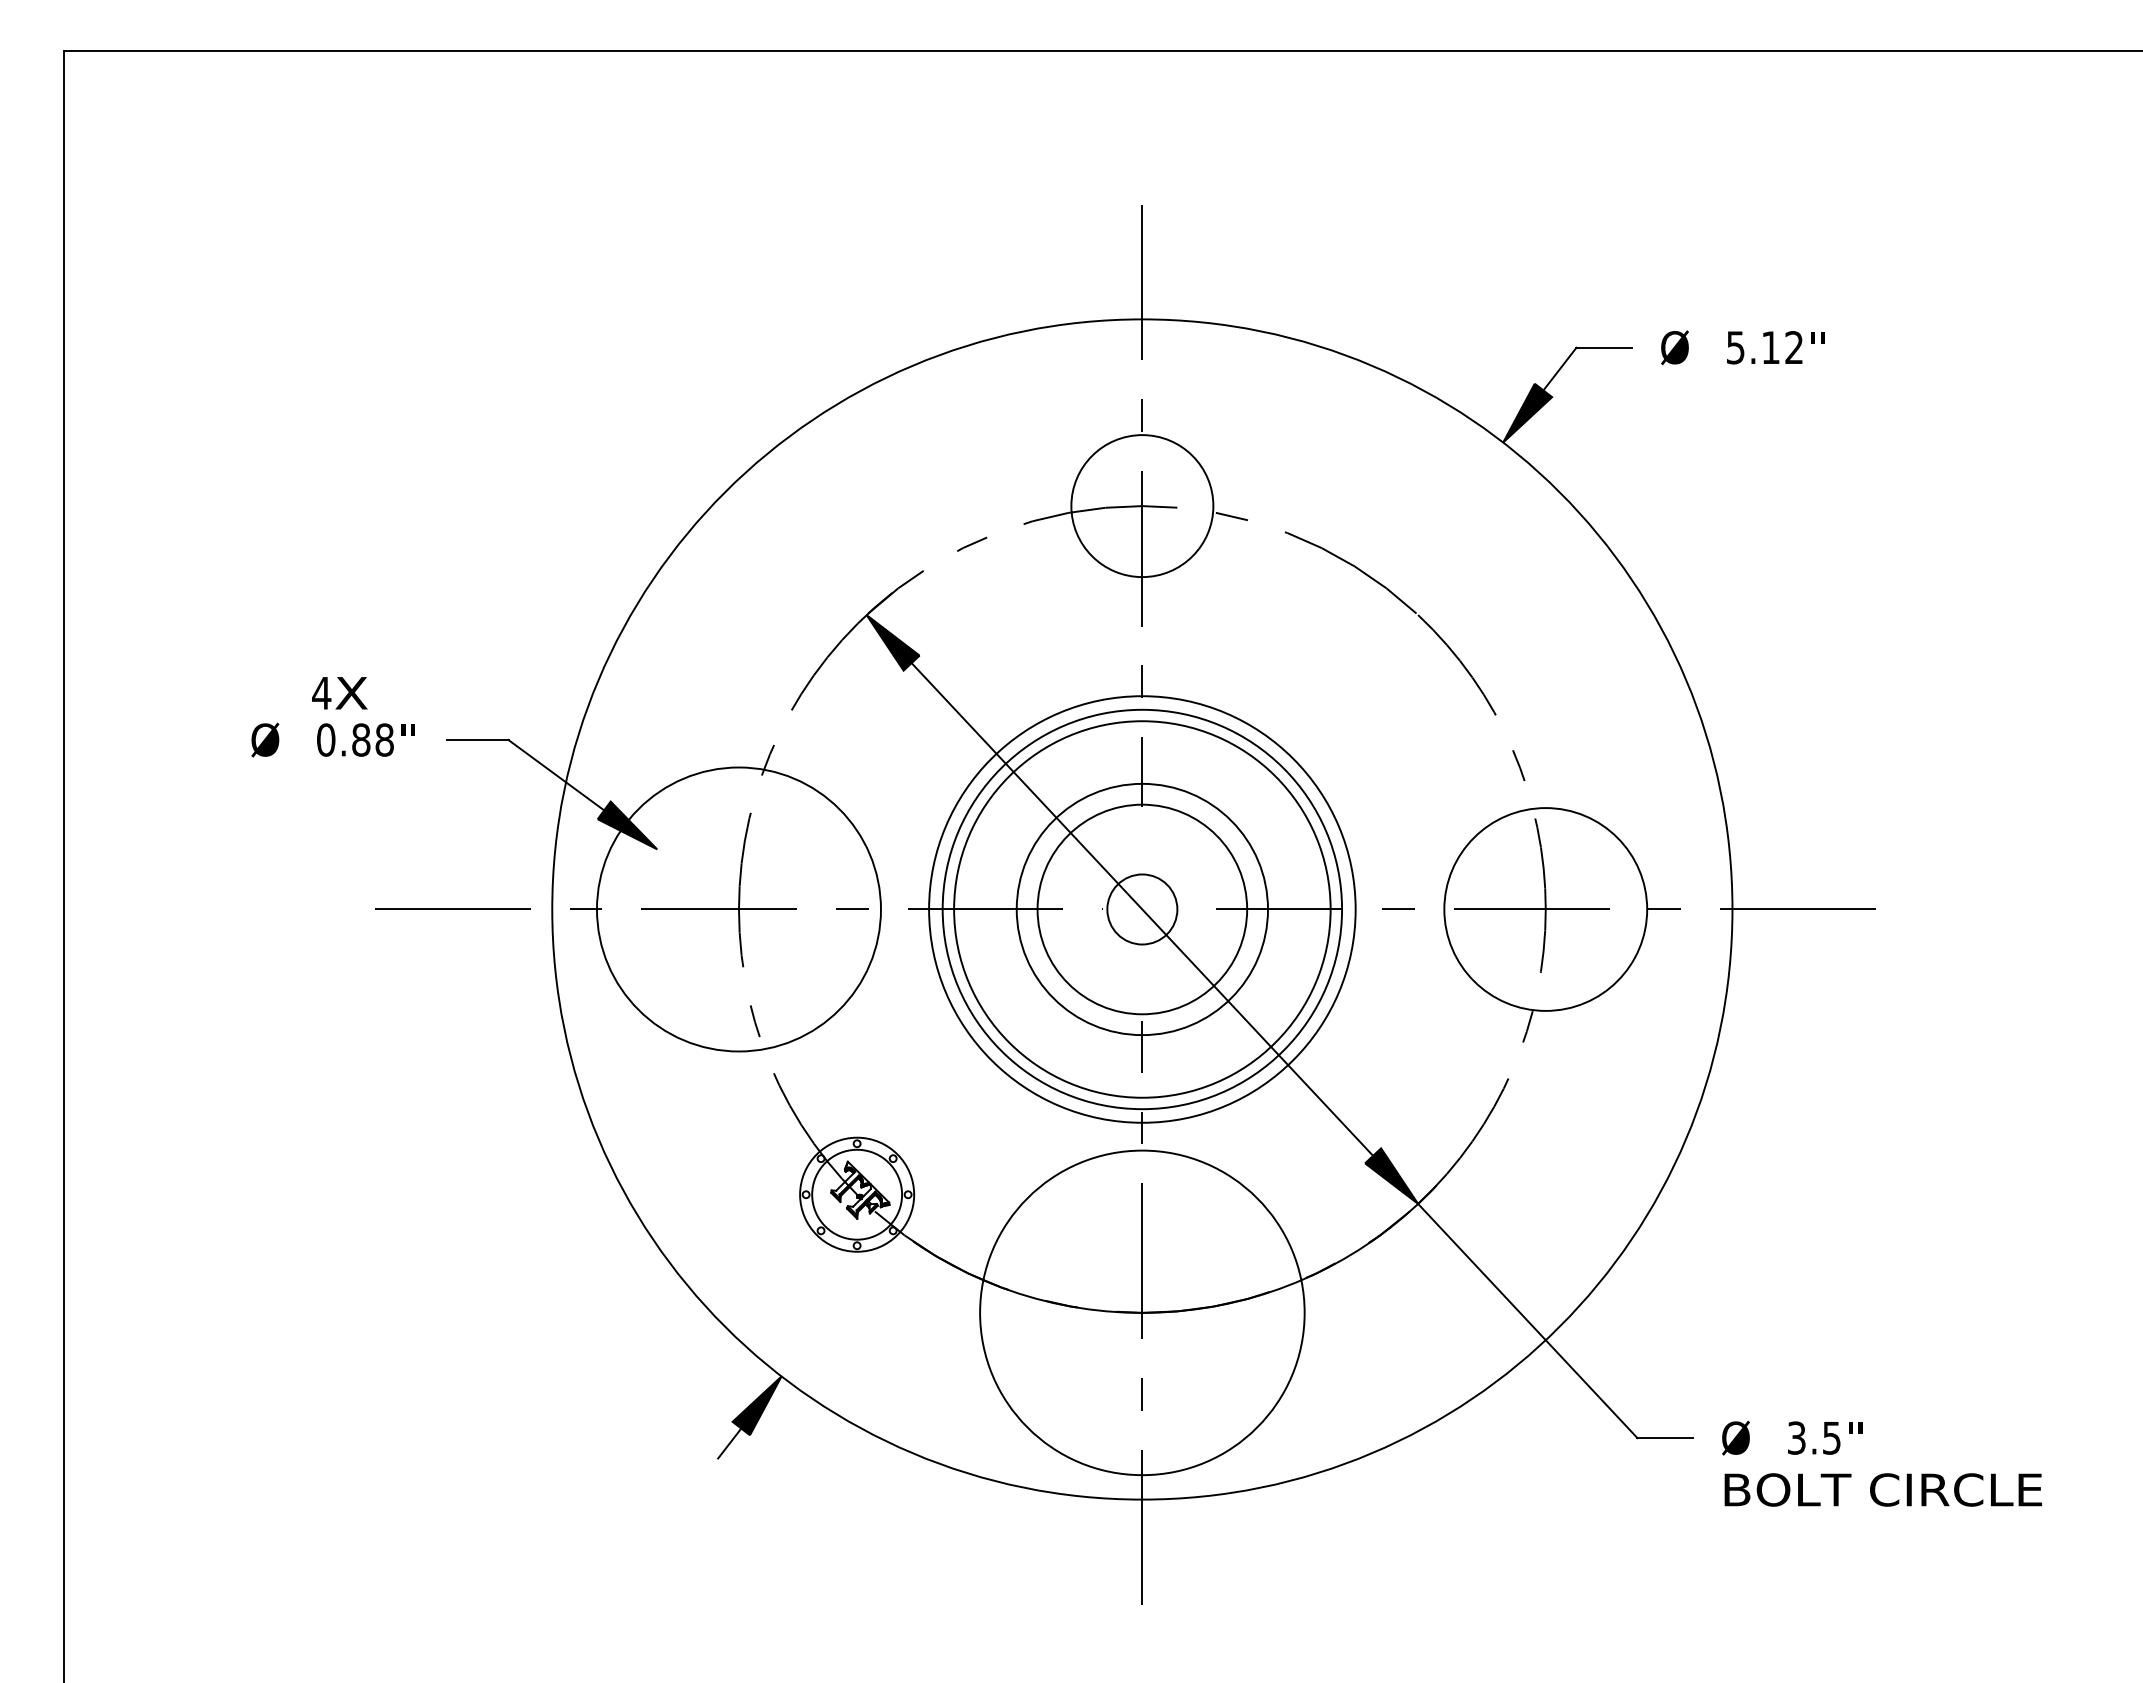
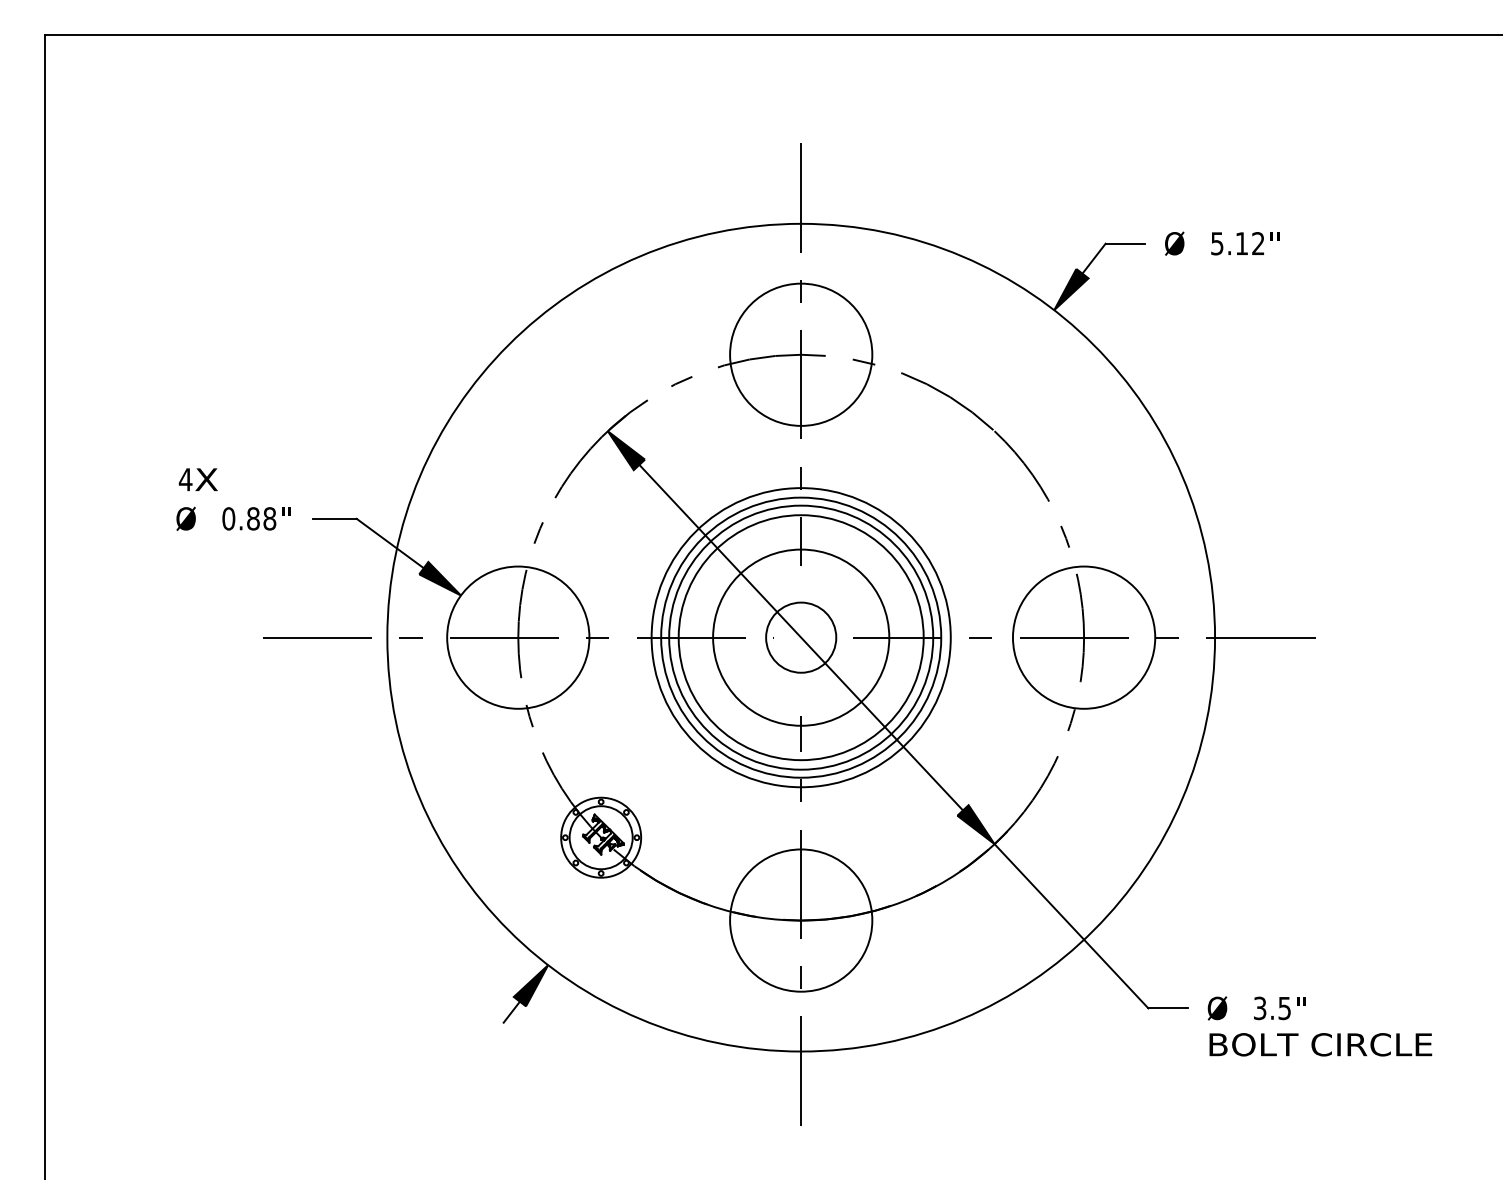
circle: (1141, 505) -> (800, 354), size x1.43
text: (339, 693) -> (198, 479), moved
circle: (738, 909) -> (517, 637), size x0.71
circle: (1142, 909) -> (801, 637), size x1.43
circle: (1142, 909) -> (801, 637), size x1.67
circle: (1141, 1312) -> (800, 920), size x0.62

